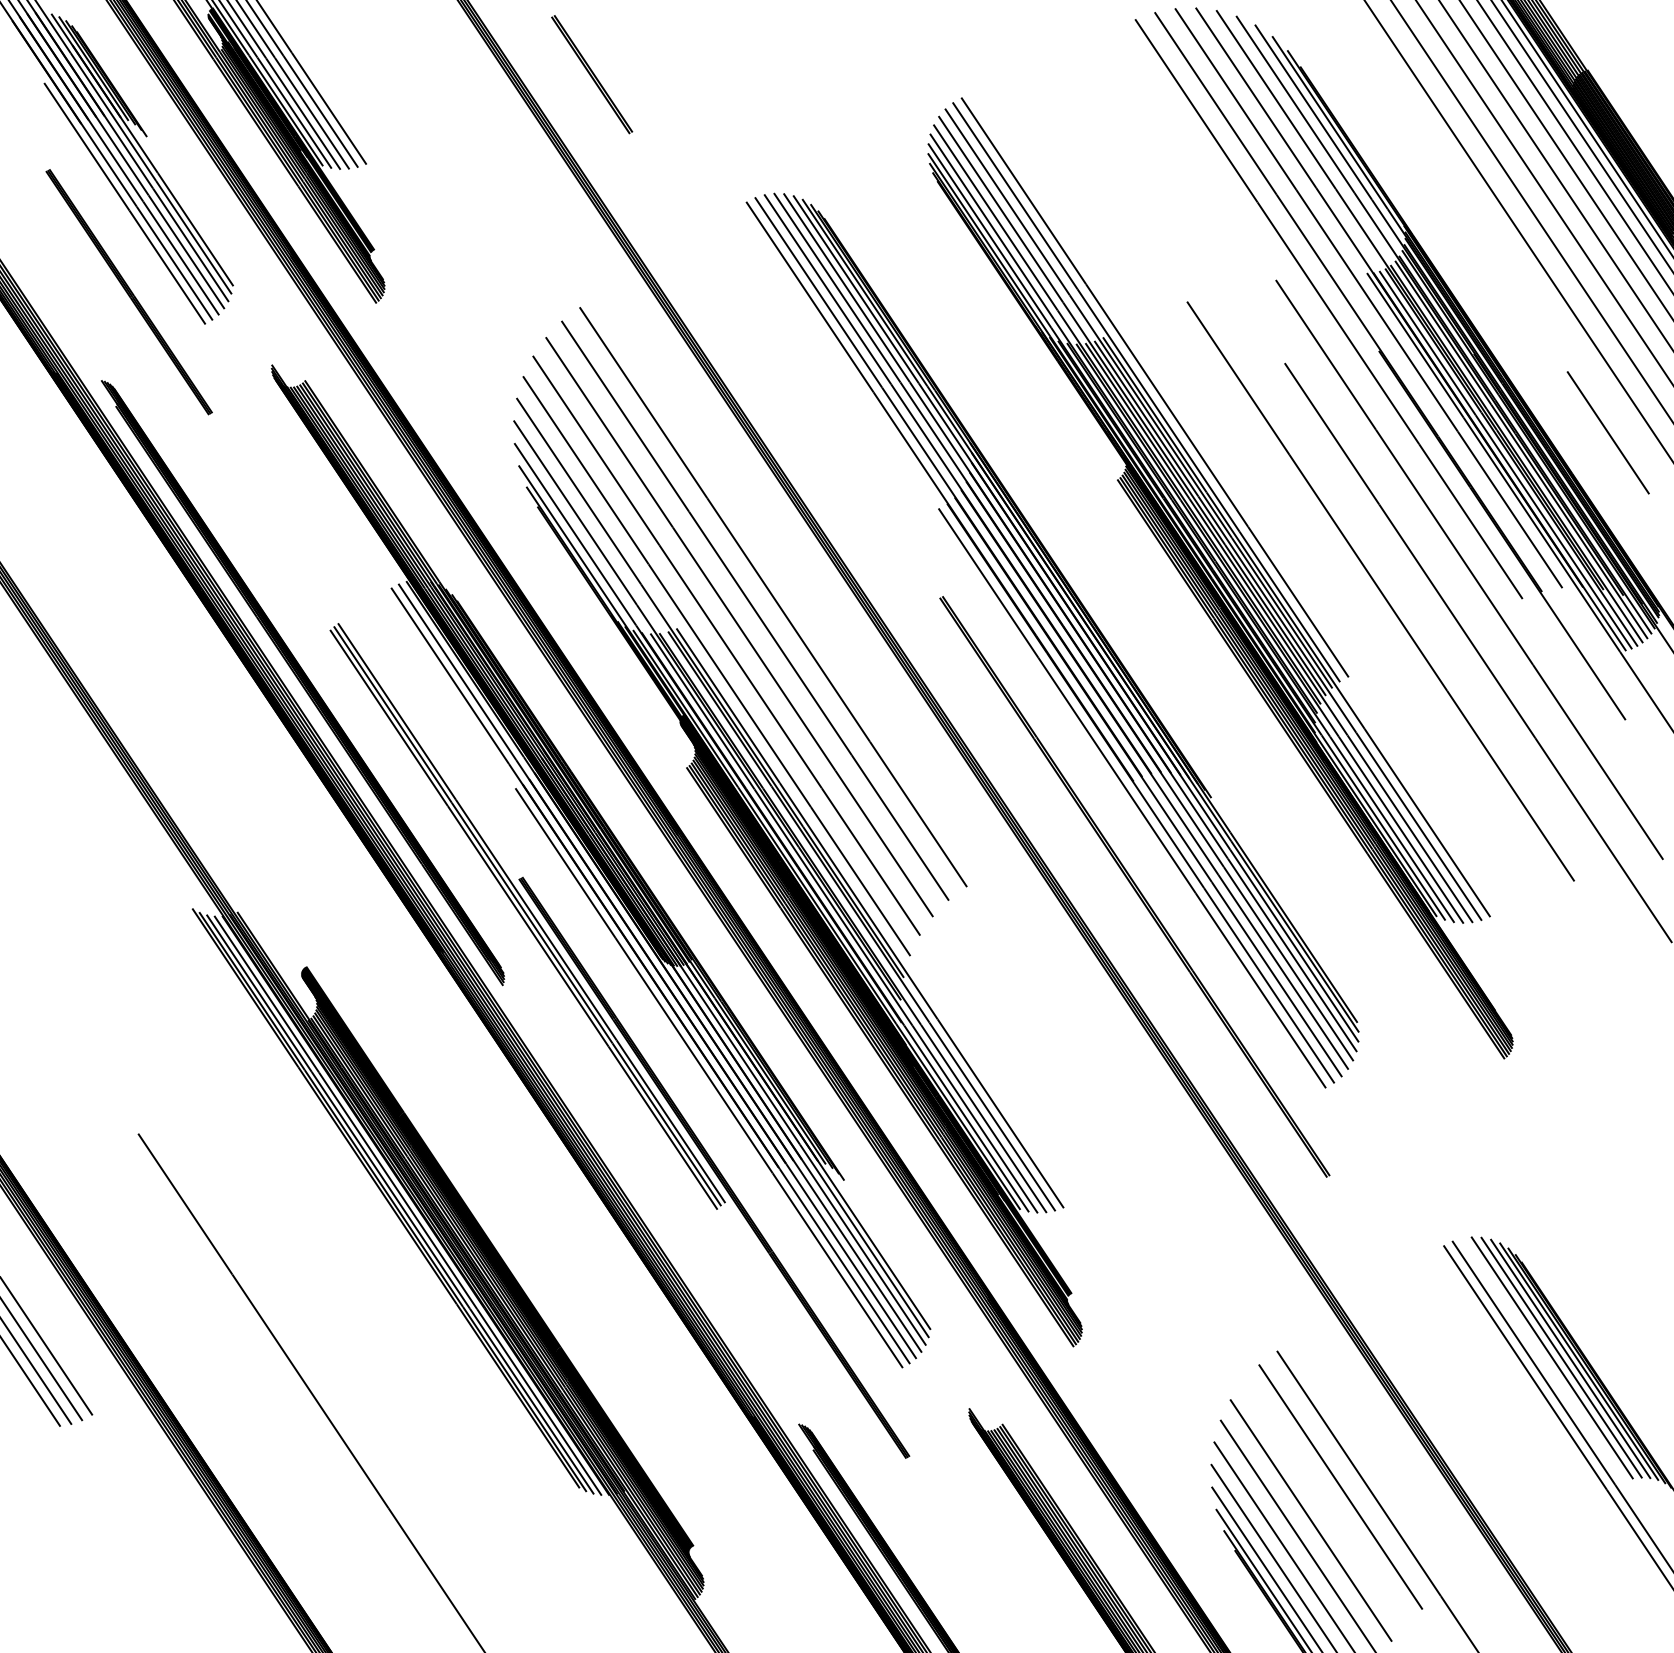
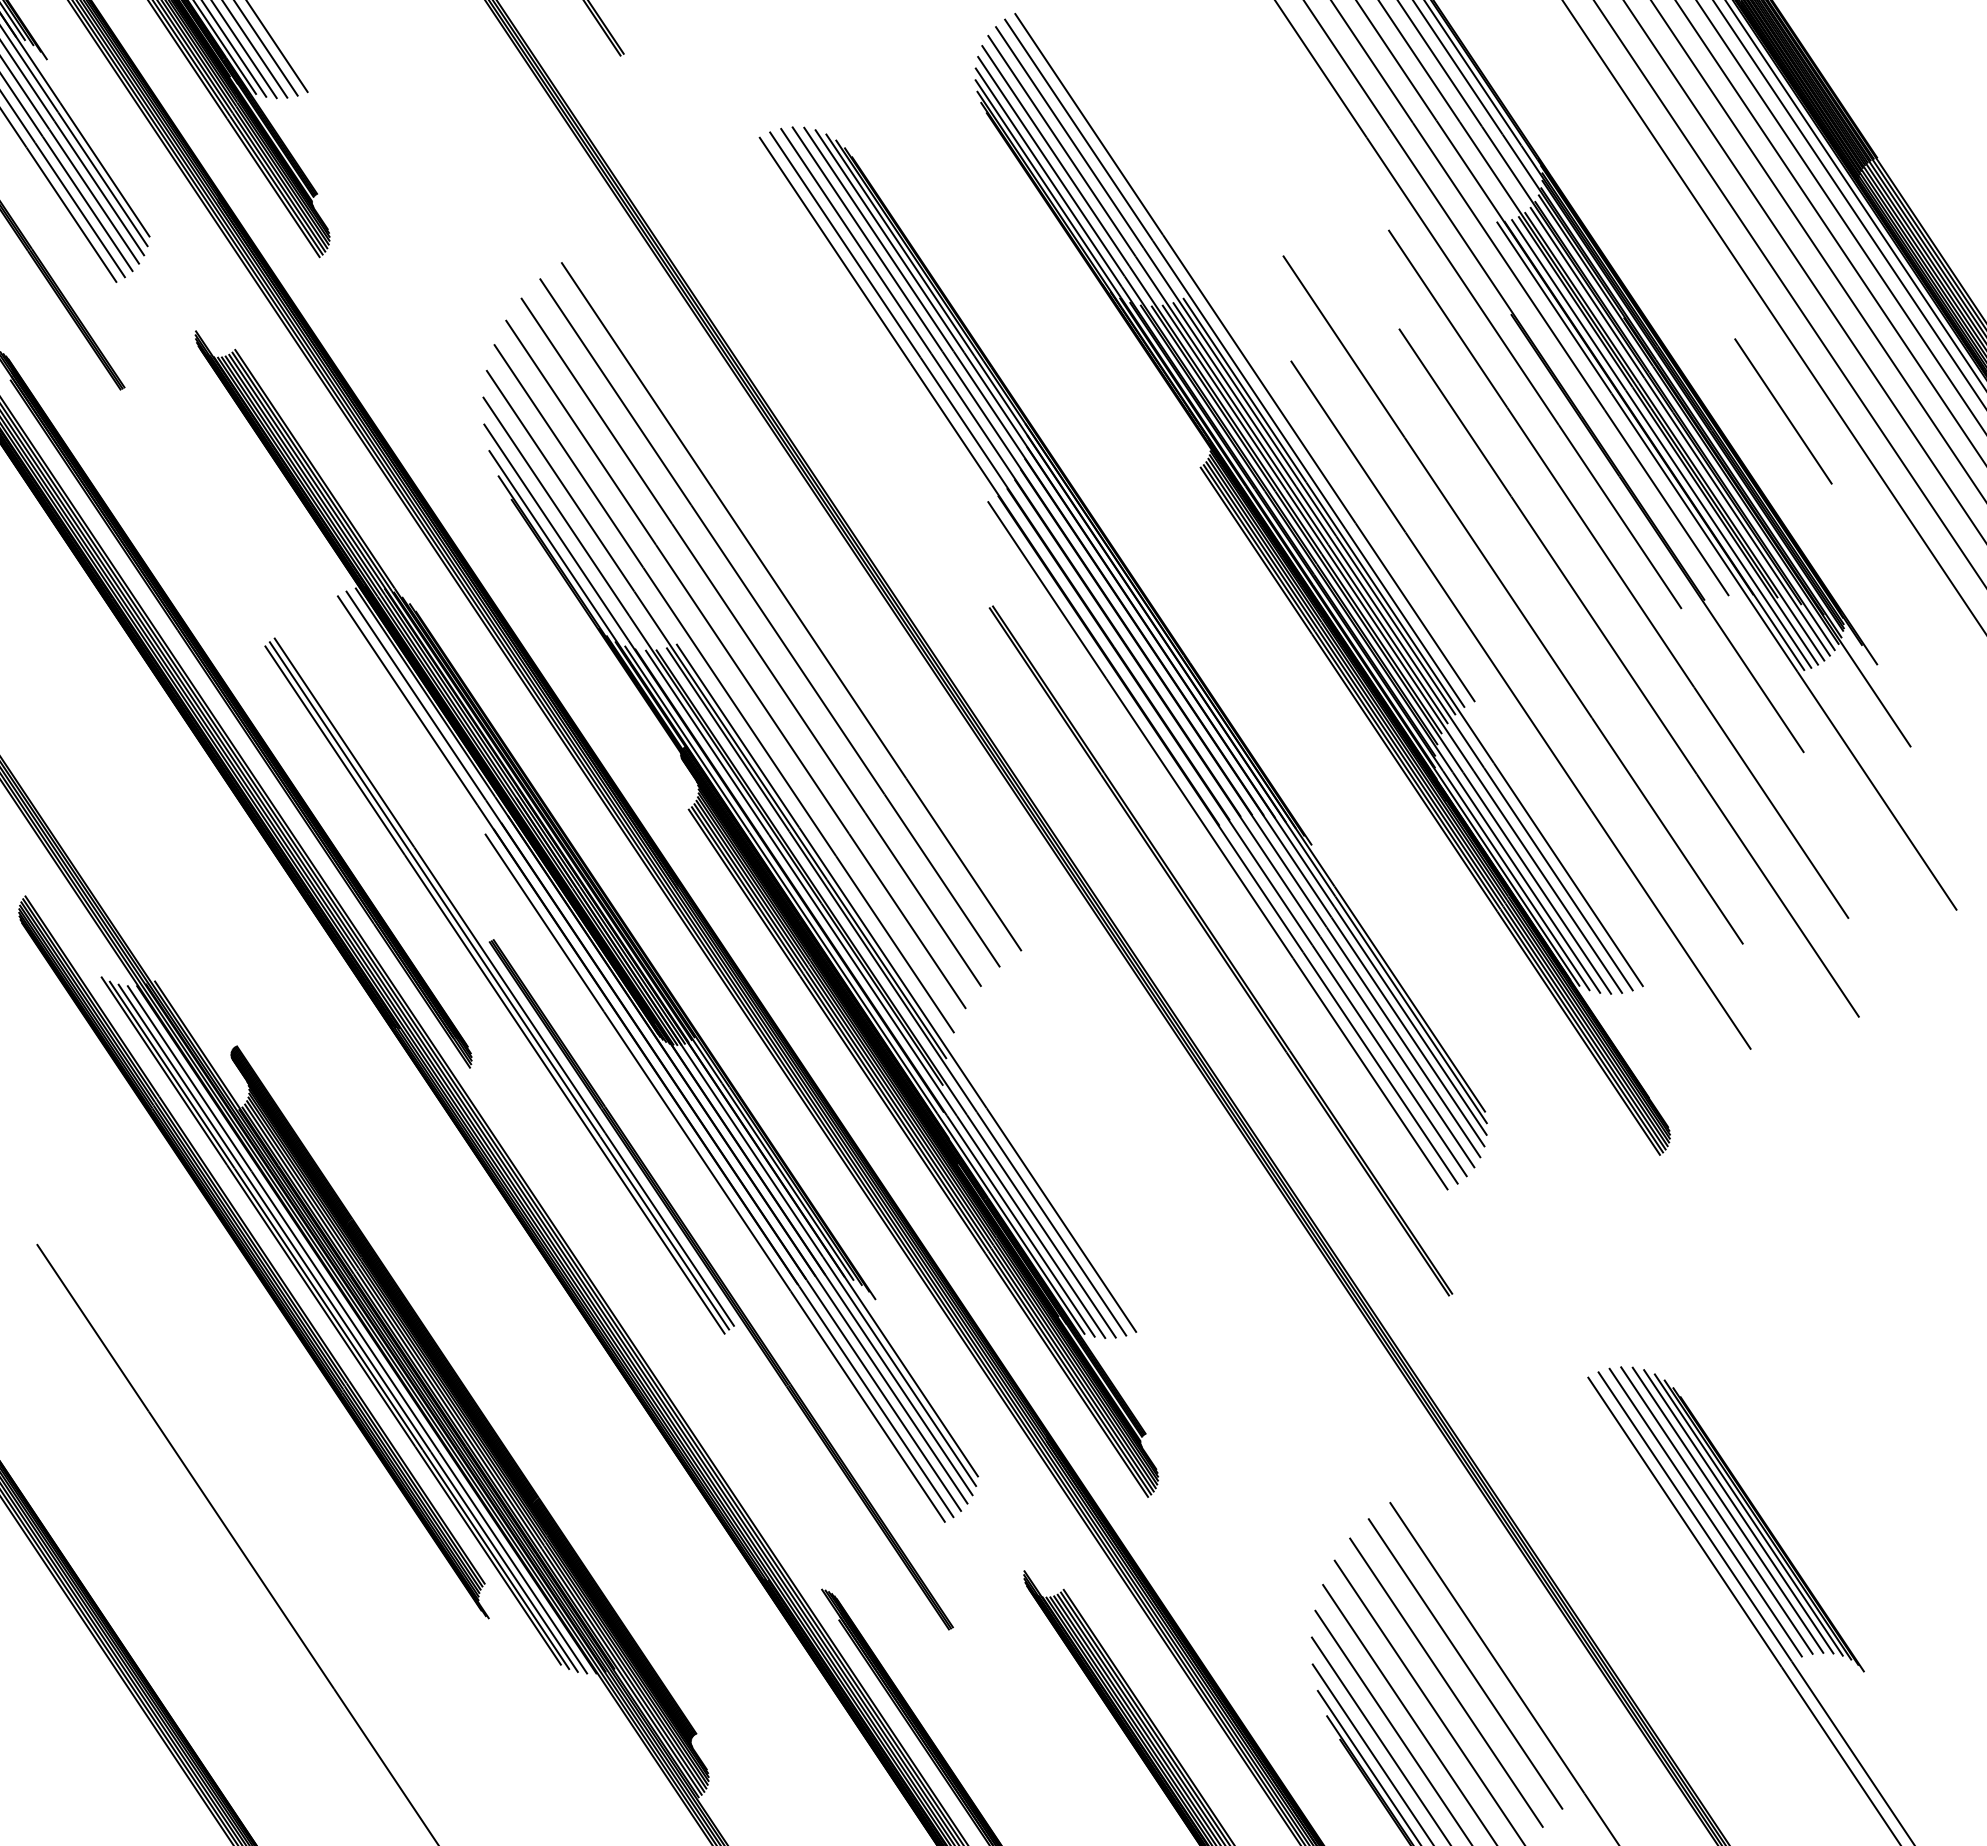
line: (1387, 679) -> (1521, 704), added
part: (320, 1144) -> (253, 1257), added
line: (1542, 1359) -> (1705, 1512), added
line: (1324, 1502) -> (1446, 1682), added

